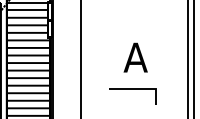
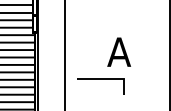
curve: (132, 89) -> (100, 79), moved

